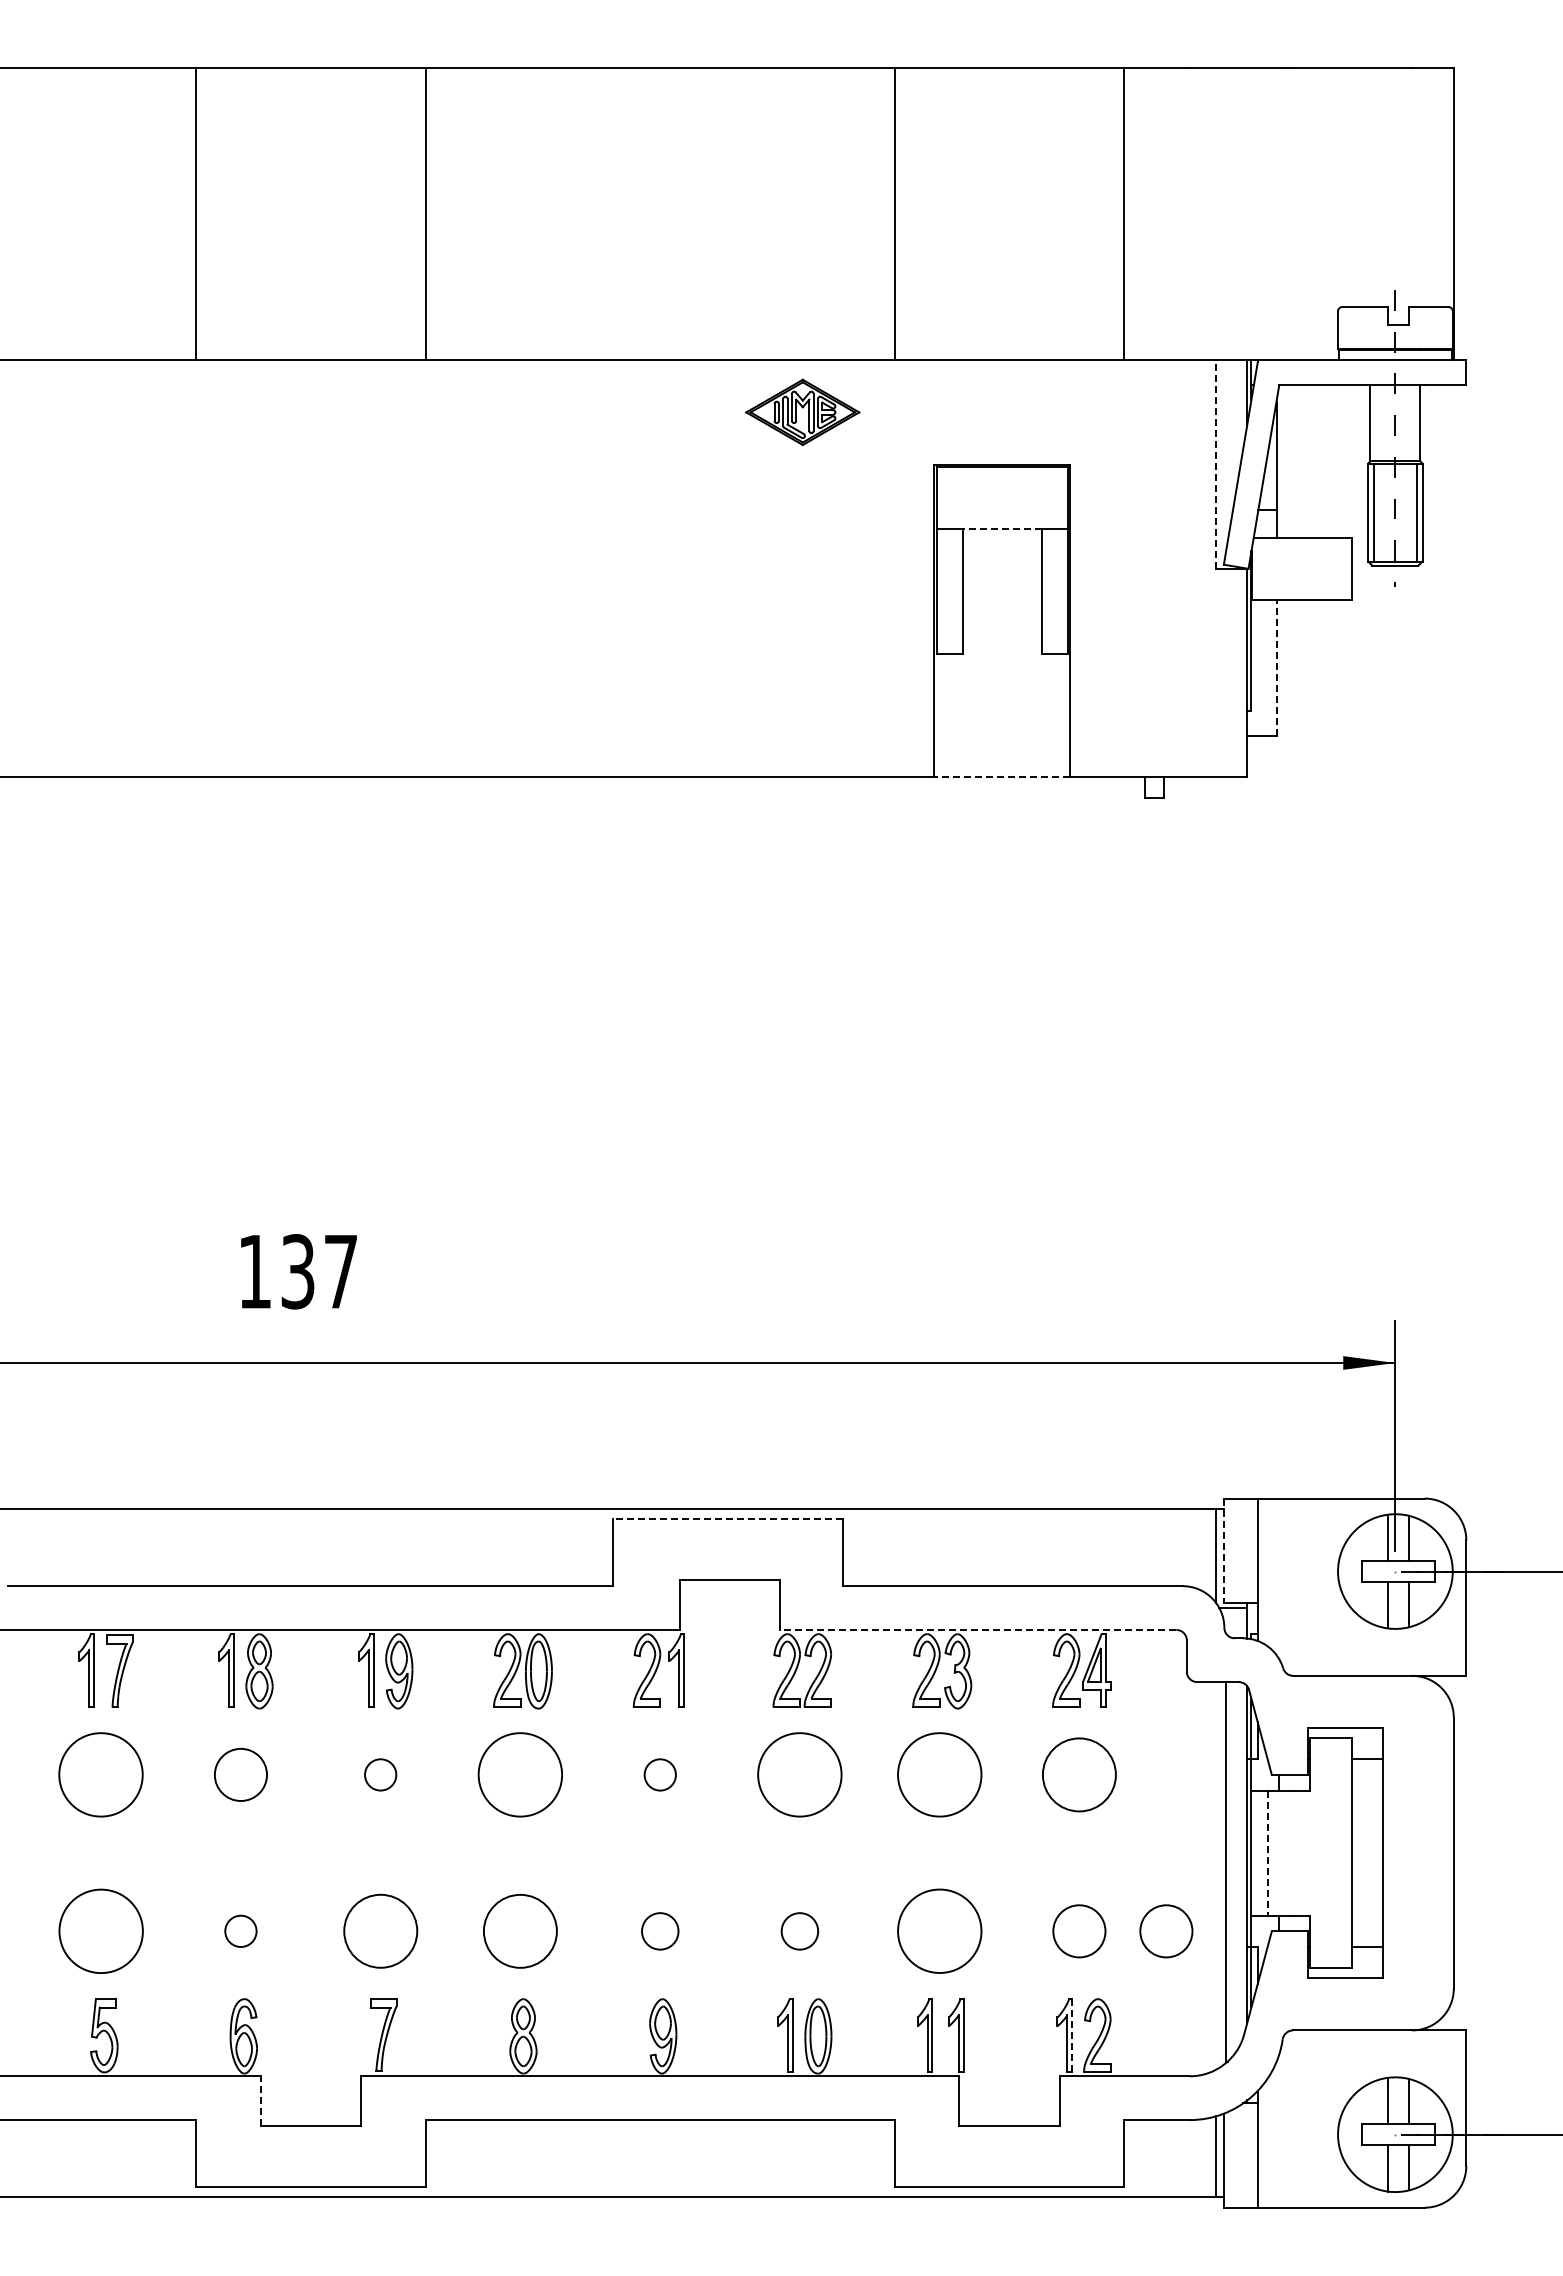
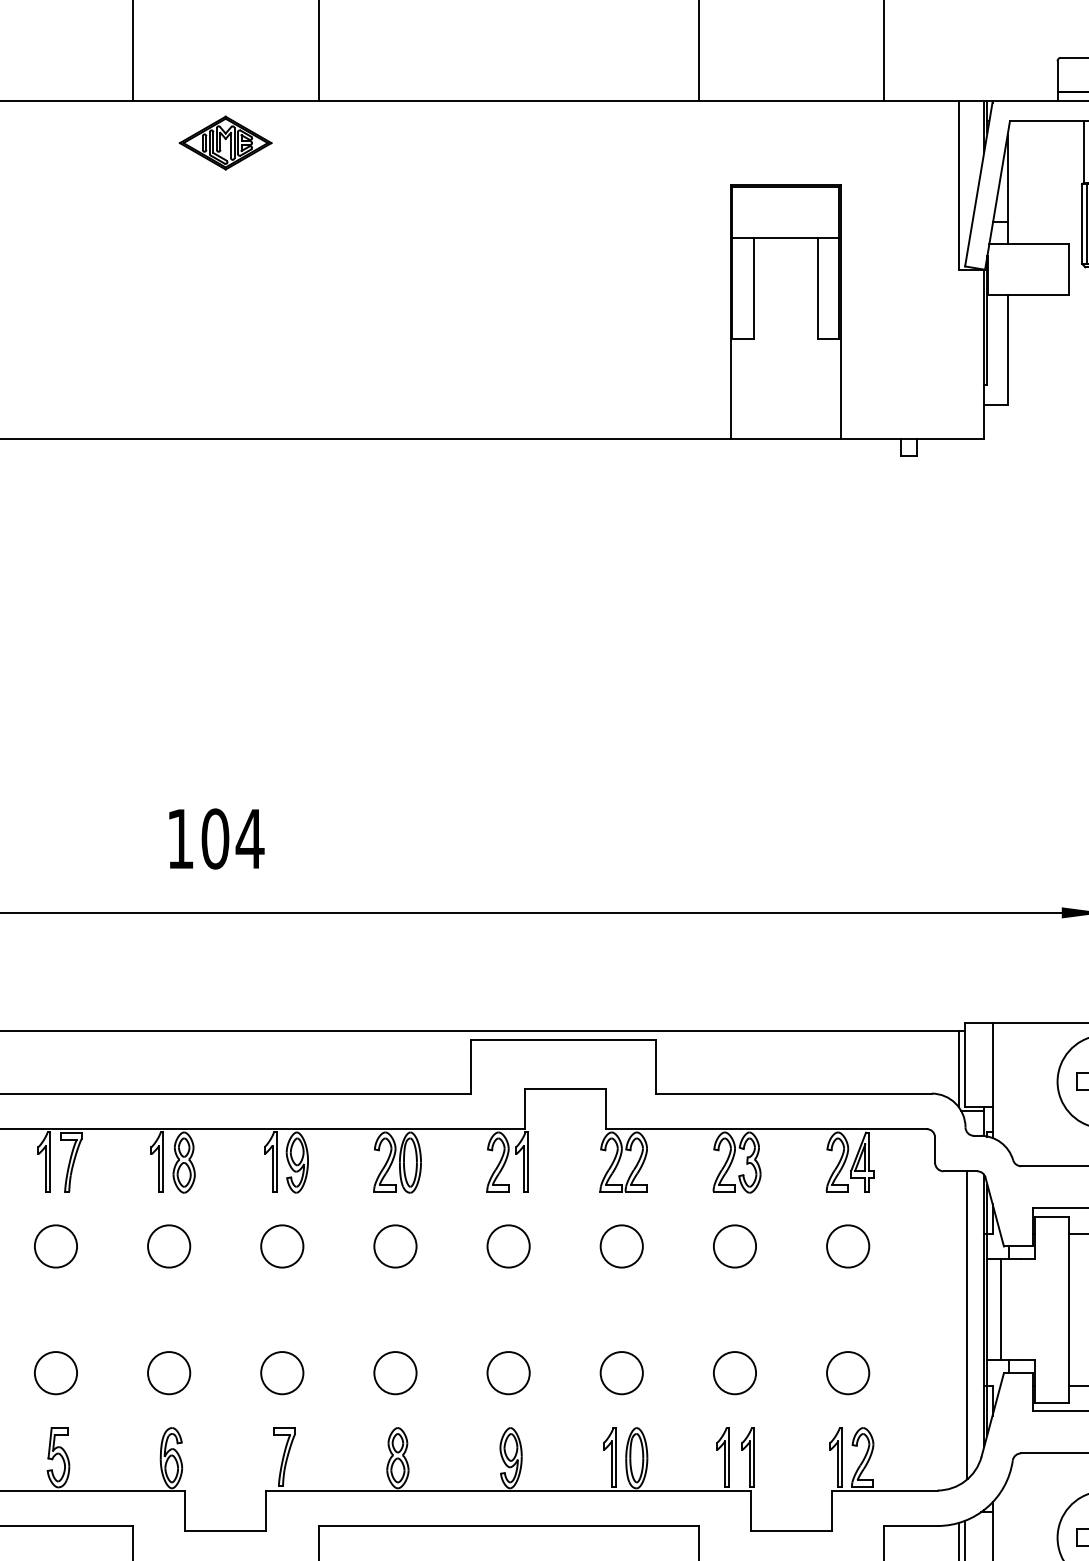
part: (802, 412) -> (225, 143), moved
line: (1216, 464) -> (959, 185), dashed -> solid
line: (1002, 529) -> (785, 237), dashed -> solid
line: (1276, 667) -> (1007, 349), dashed -> solid
line: (1002, 777) -> (785, 438), dashed -> solid
text: (319, 1271) -> (232, 838), 137 -> 104
line: (727, 1519) -> (563, 1039), dashed -> solid
line: (1223, 1551) -> (964, 1065), dashed -> solid
line: (977, 1629) -> (765, 1128), dashed -> solid
circle: (101, 1774) -> (56, 1246), size x0.62
circle: (380, 1774) -> (282, 1246), size x1.67
circle: (520, 1774) -> (395, 1246), size x0.62
circle: (660, 1774) -> (508, 1246), size x1.67
circle: (799, 1774) -> (621, 1246), size x0.62
circle: (939, 1774) -> (734, 1246), size x0.62
circle: (1079, 1774) -> (848, 1246), size x0.71
line: (1268, 1853) -> (1001, 1310), dashed -> solid
circle: (101, 1931) -> (56, 1373), size x0.62
circle: (240, 1931) -> (168, 1373), size x1.67
circle: (380, 1931) -> (282, 1373), size x0.71
circle: (520, 1931) -> (395, 1373), size x0.71
circle: (660, 1931) -> (508, 1373), size x1.43
circle: (799, 1931) -> (621, 1373), size x1.43
circle: (939, 1931) -> (734, 1373), size x0.62
circle: (1166, 1931) -> (918, 1373), removed
line: (1072, 2035) -> (842, 1457), dashed -> solid
line: (260, 2100) -> (184, 1510), dashed -> solid

